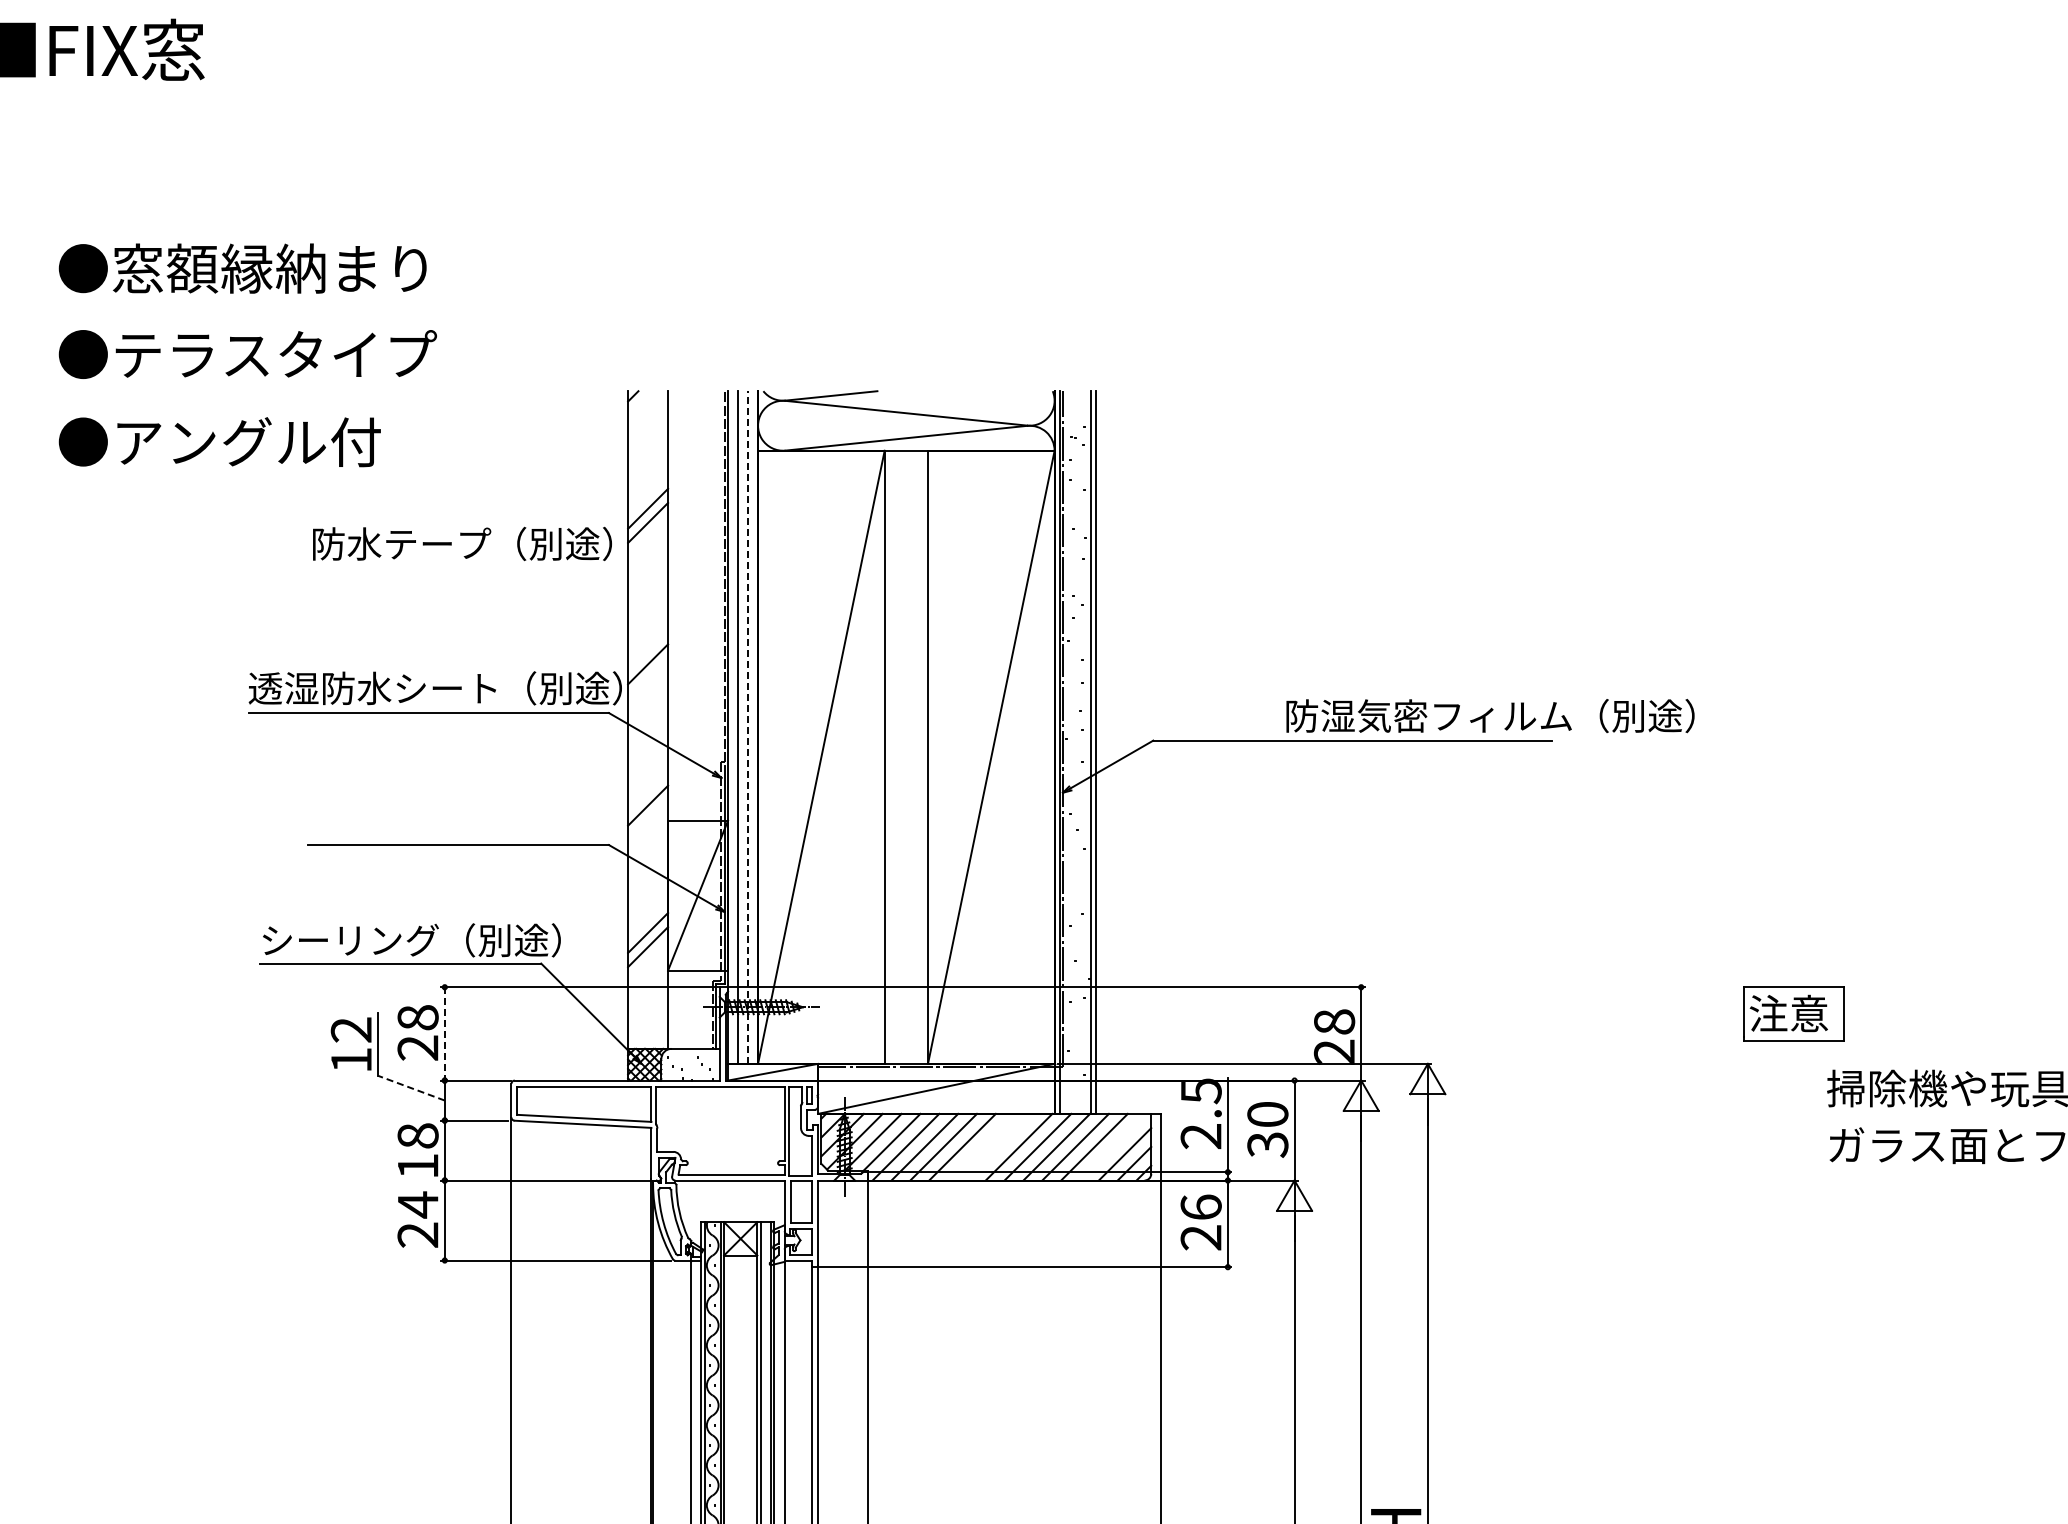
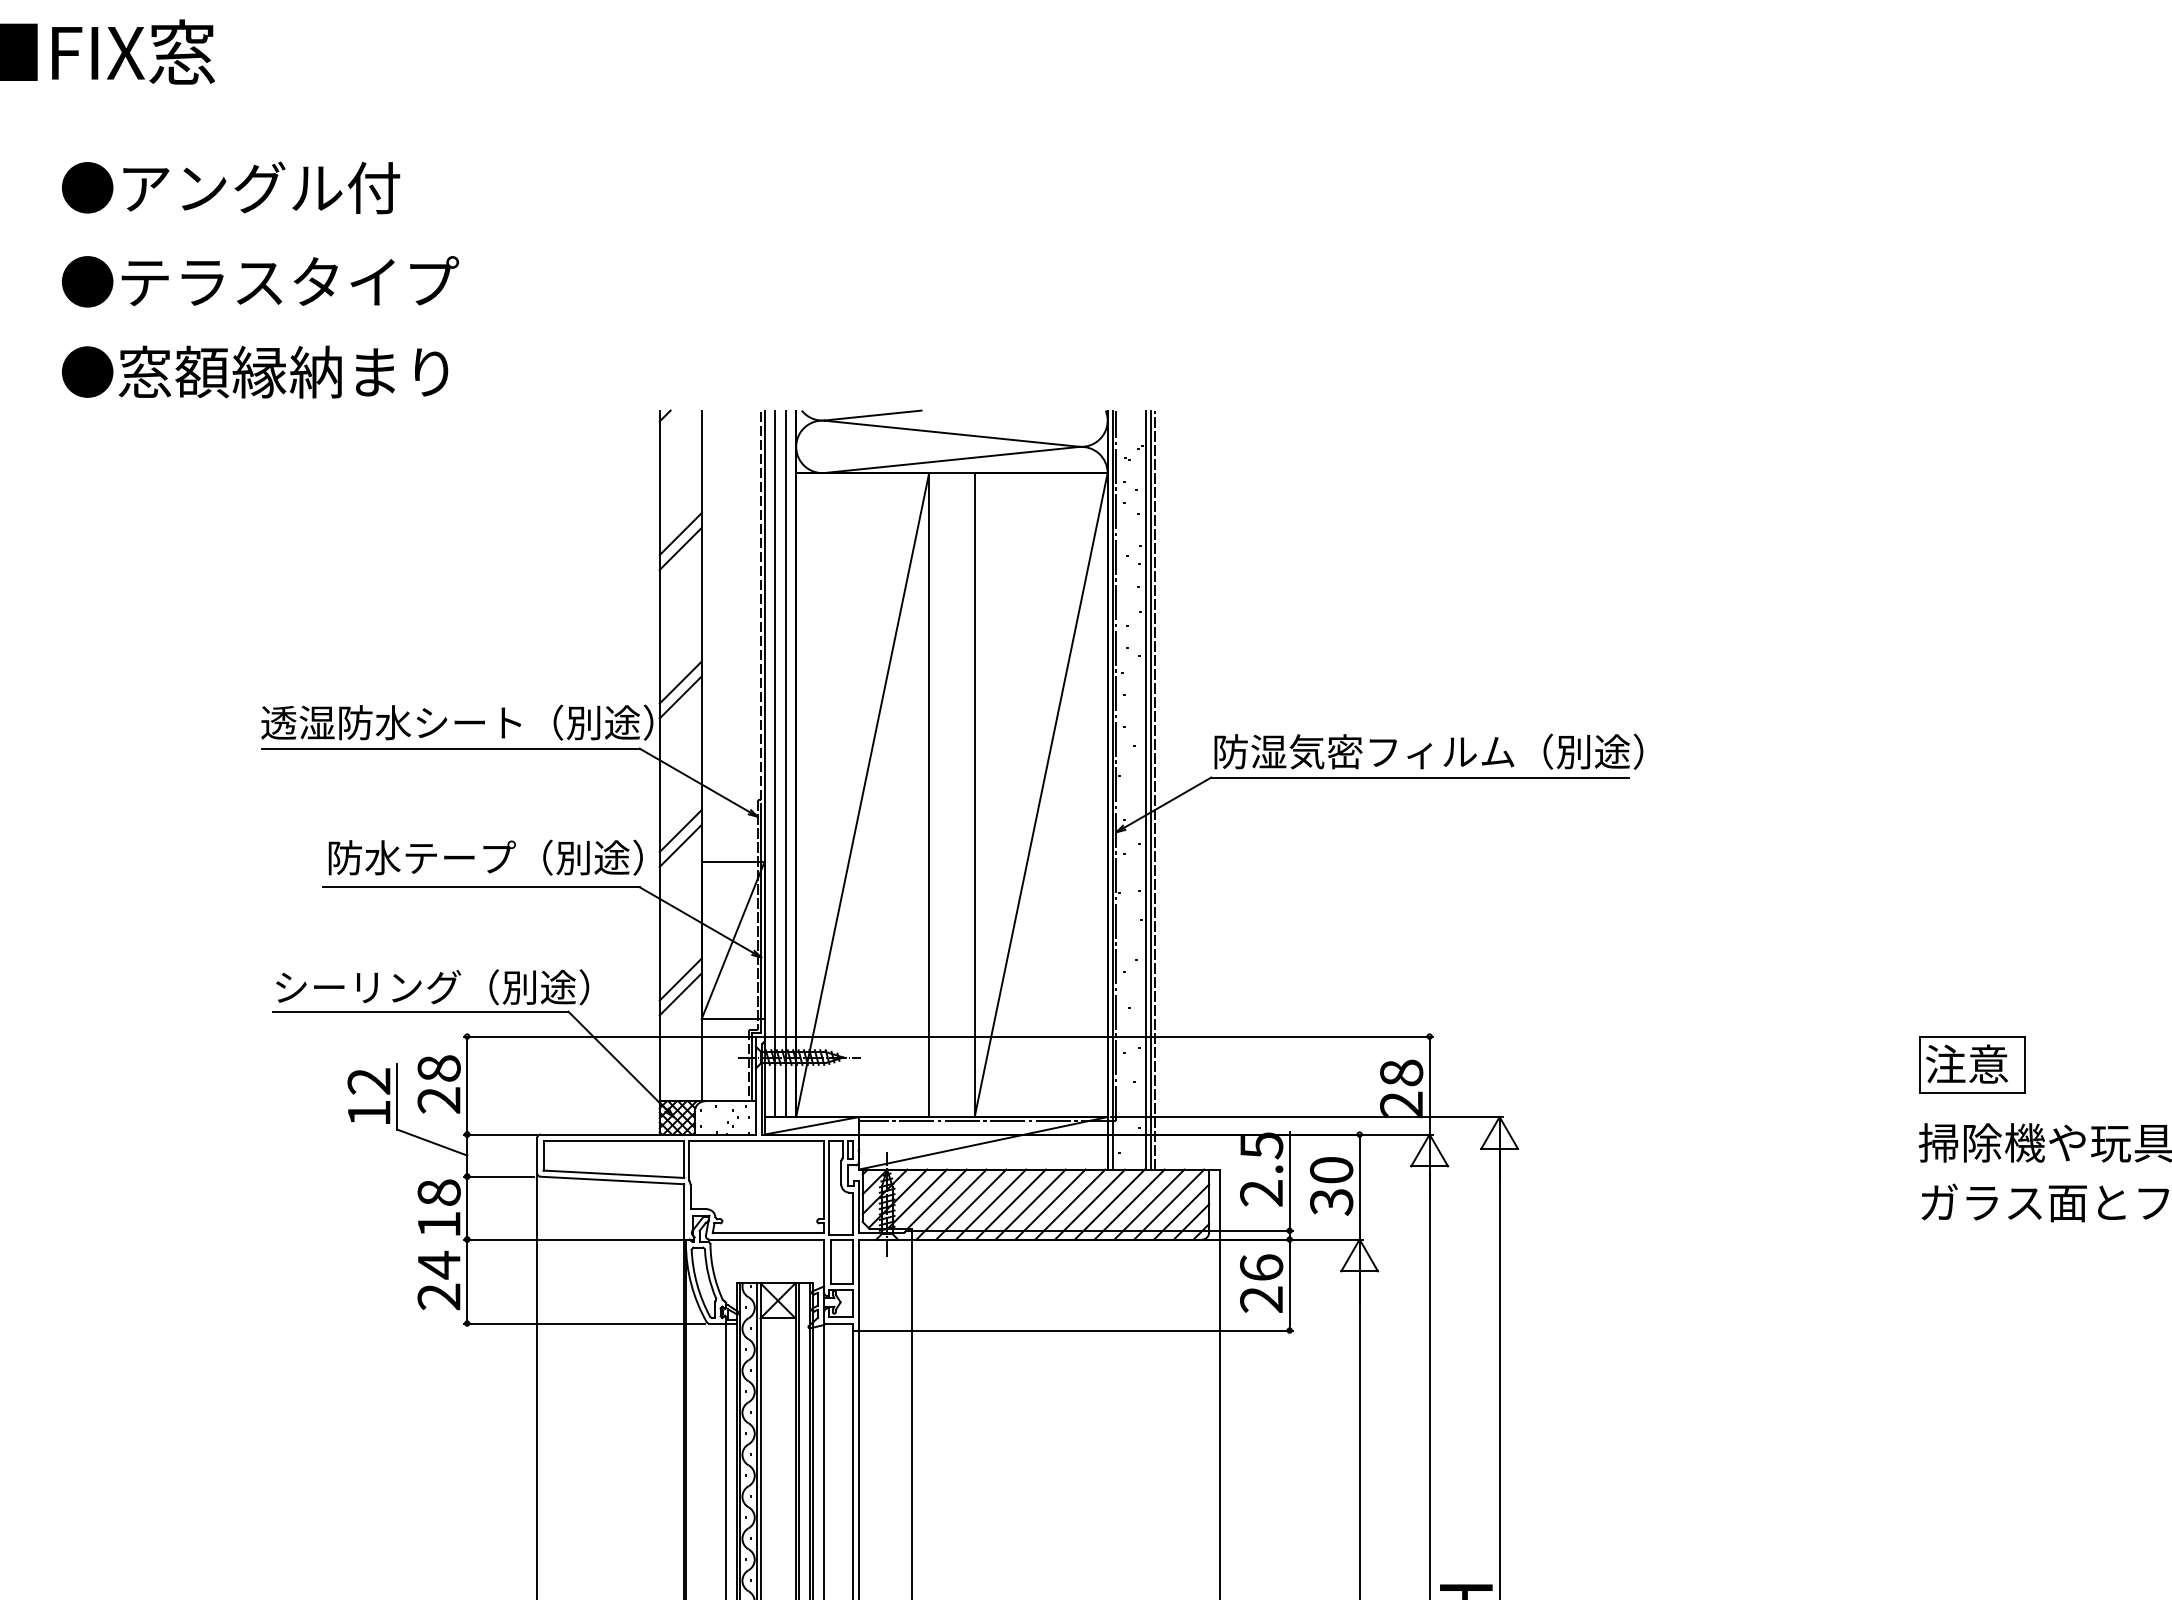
text: (275, 268) -> (289, 281), ●窓額縁納まり -> ●テラスタイプ
text: (275, 354) -> (289, 372), ●テラスタイプ -> ●窓額縁納まり
text: (219, 442) -> (230, 188), moved
text: (462, 543) -> (485, 857), moved
line: (648, 650) -> (681, 682), added
text: (1490, 716) -> (1428, 752), moved
line: (748, 727) -> (786, 763), dashed -> solid
line: (1099, 752) -> (1154, 790), added
line: (648, 791) -> (681, 830), added
part: (1793, 1013) -> (1971, 1064), moved
line: (444, 1033) -> (466, 1085), dashed -> solid
line: (411, 1088) -> (432, 1142), dashed -> solid
line: (981, 1146) -> (1030, 1203), added
line: (999, 1146) -> (1049, 1203), added
line: (1113, 1146) -> (1169, 1203), added

